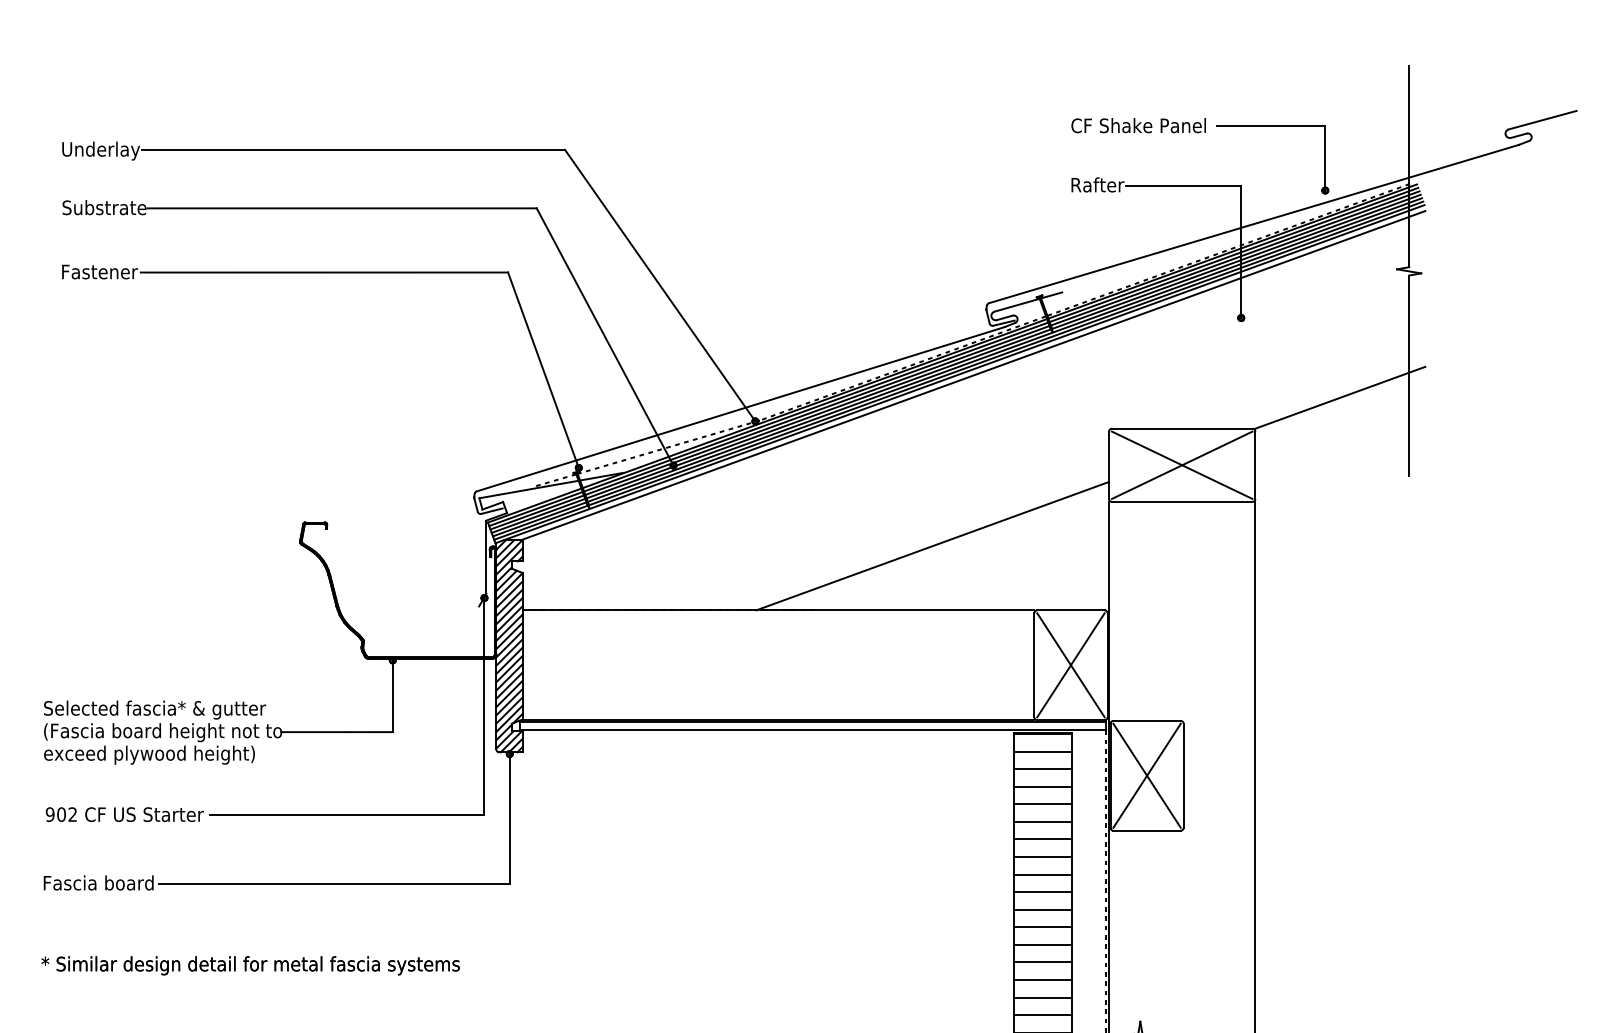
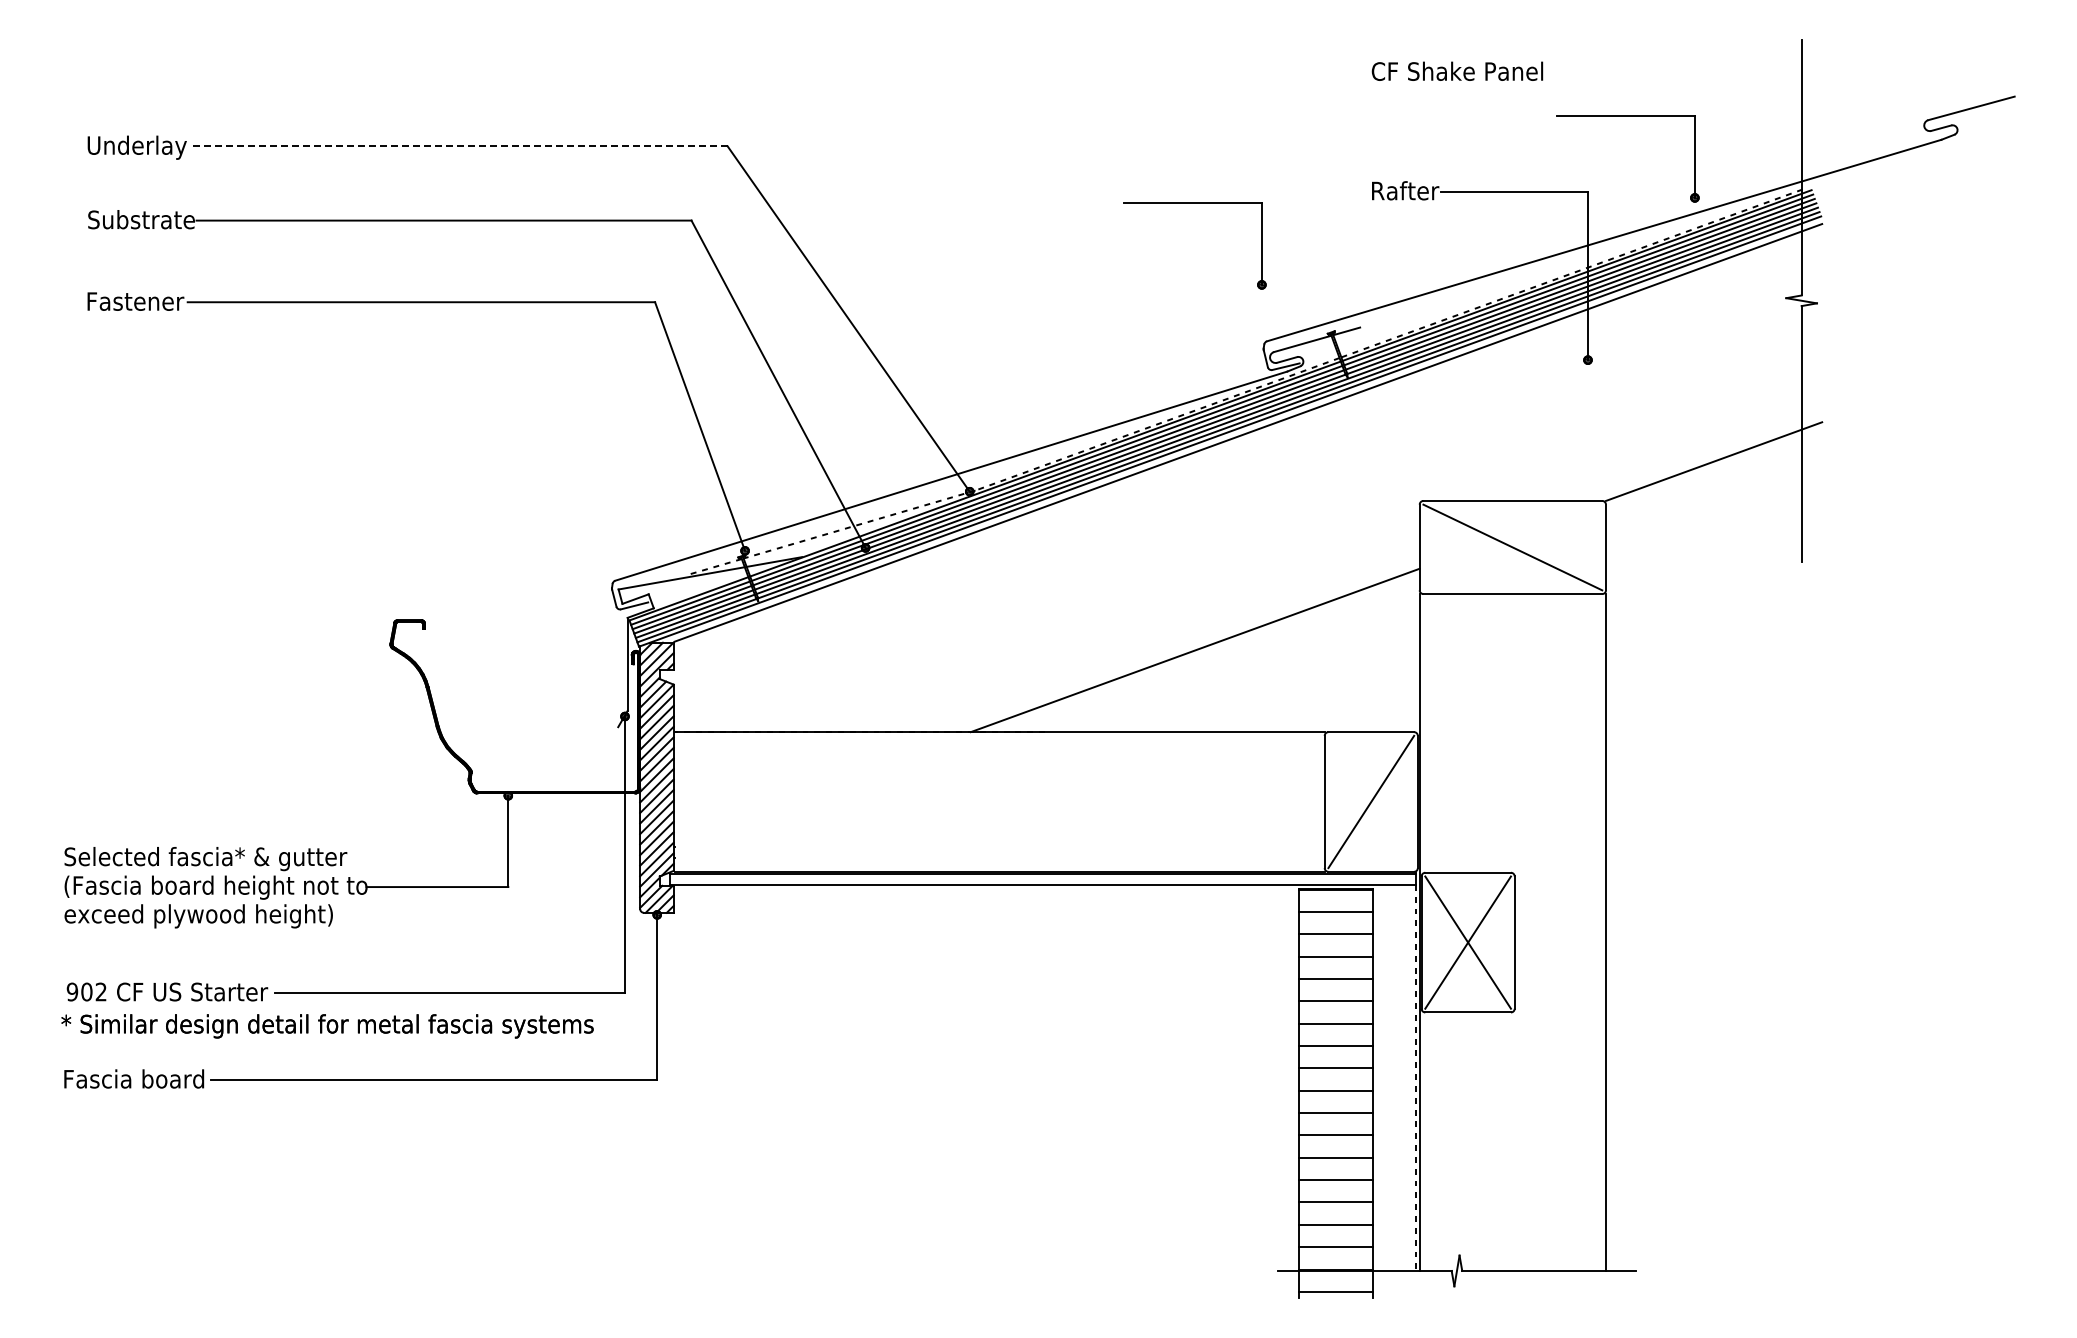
text: (1138, 124) -> (1457, 70), moved
line: (352, 150) -> (457, 146), solid -> dashed
part: (932, 194) -> (1194, 203), added
line: (1181, 465) -> (1512, 547), removed
line: (1071, 664) -> (1371, 801), removed
text: (250, 965) -> (327, 1026), moved

